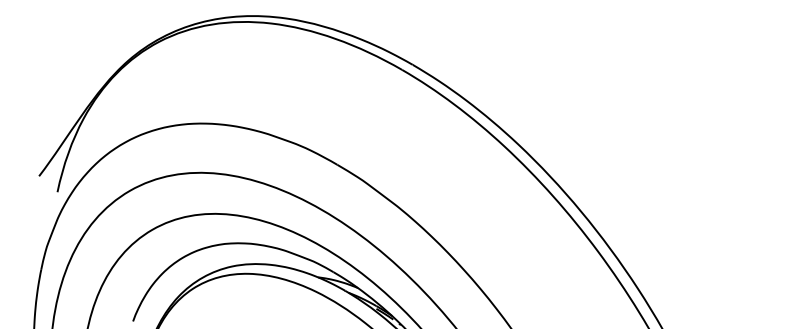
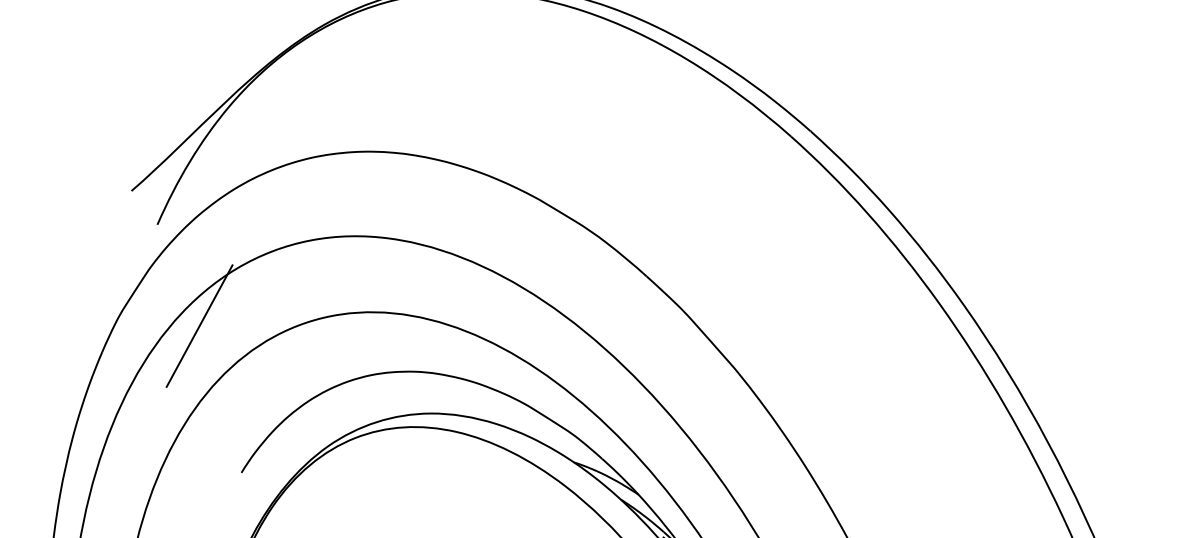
line: (92, 243) -> (199, 324), added

